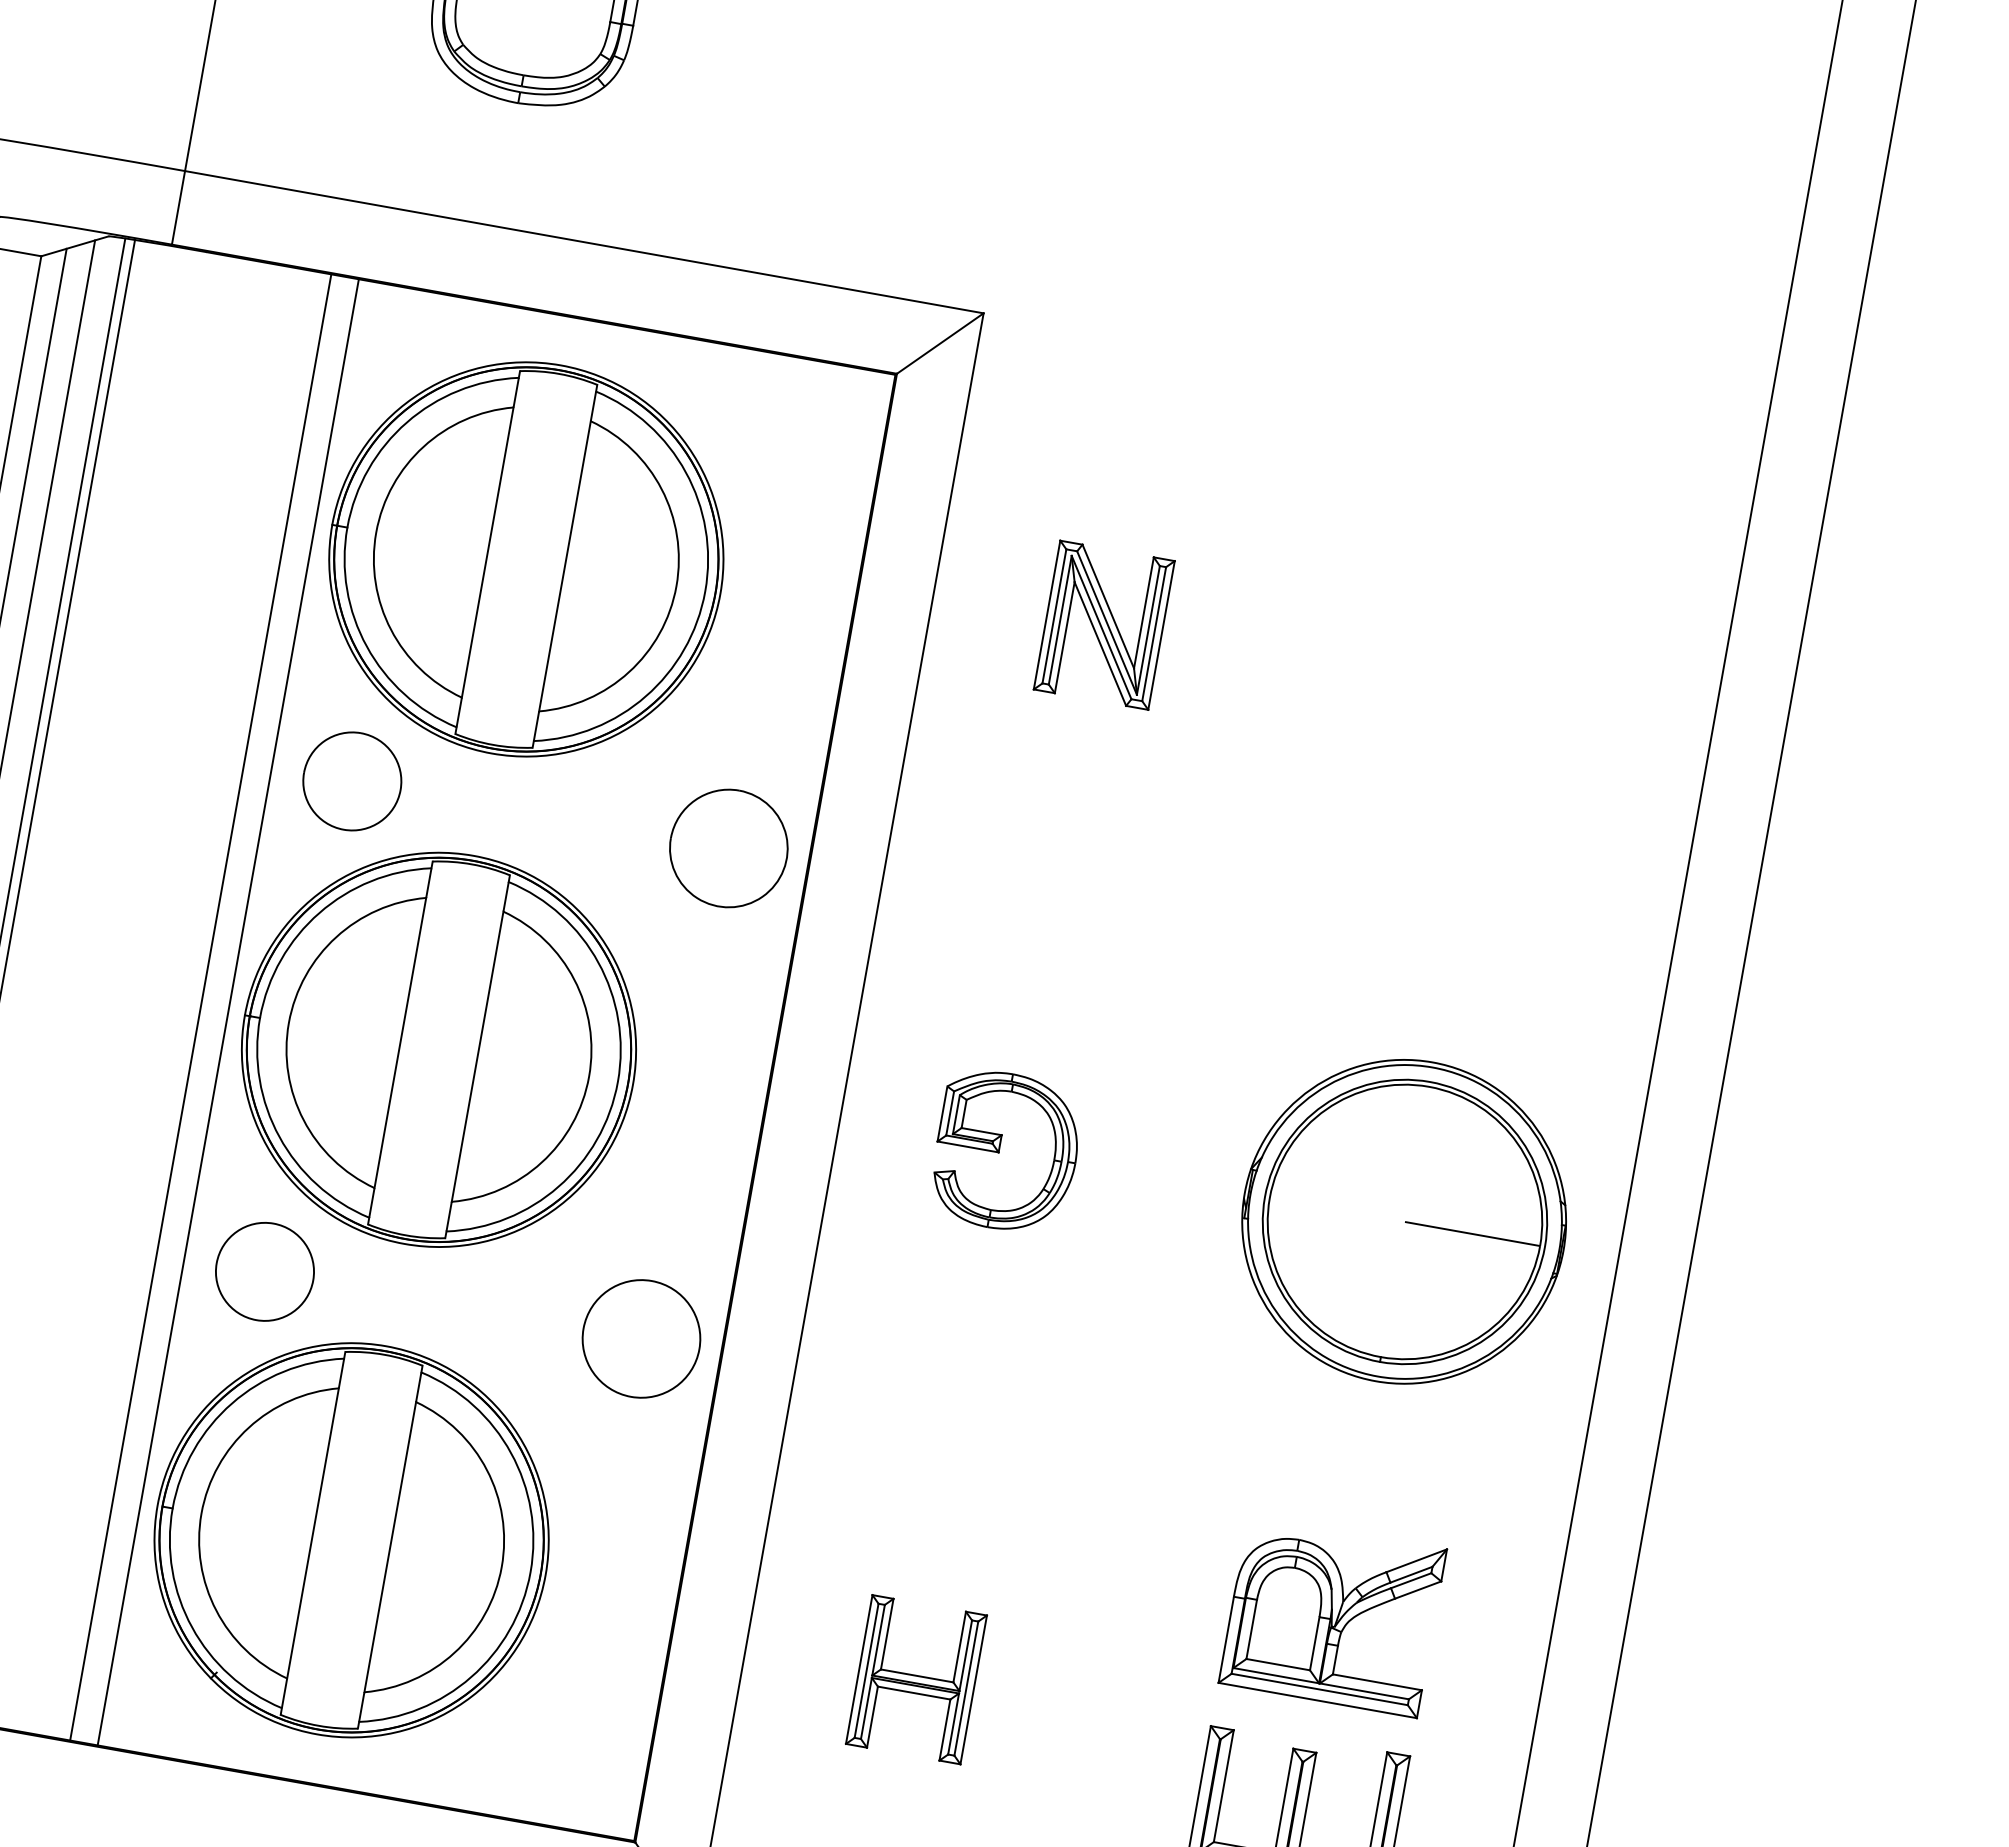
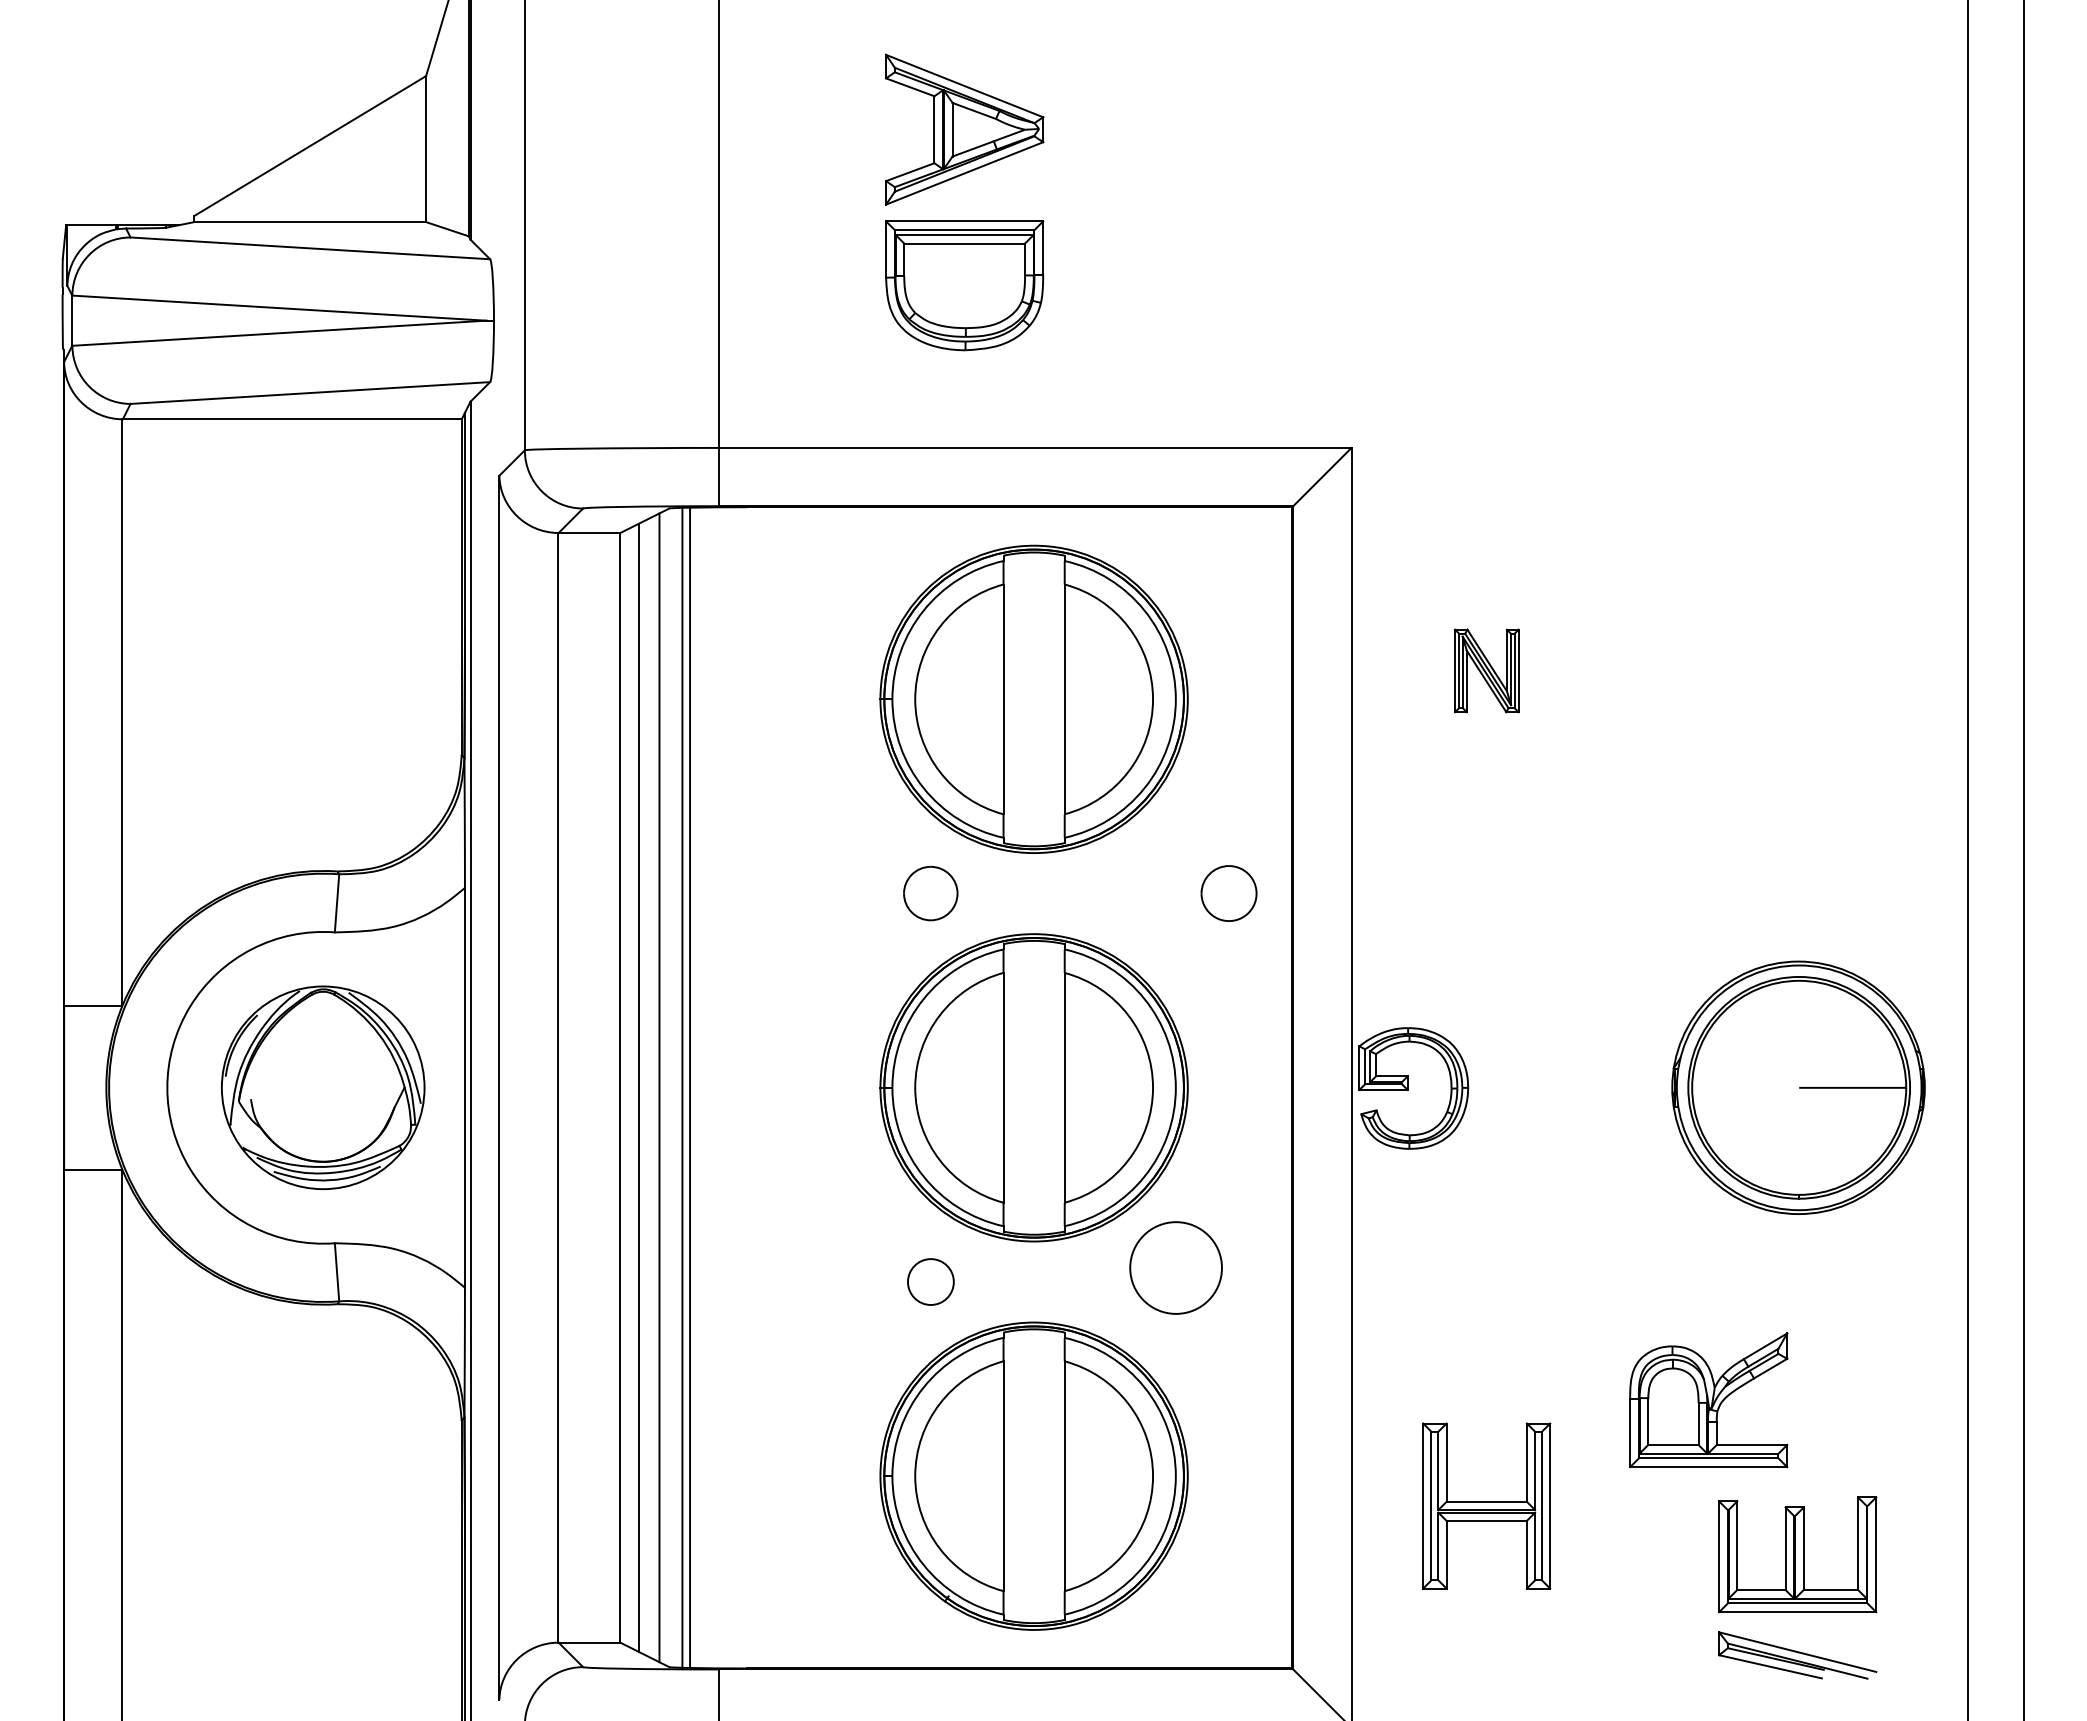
part: (1104, 624) -> (1486, 670), size x0.7
part: (351, 781) -> (930, 893), size x0.7
part: (728, 848) -> (1228, 893), size x0.6
line: (200, 1007) -> (845, 1087), removed
line: (228, 1011) -> (867, 1087), removed
part: (1006, 1151) -> (1413, 1088), moved
circle: (264, 1271) -> (930, 1281), size x0.6
circle: (640, 1338) -> (1175, 1267), moved
part: (1332, 1616) -> (1708, 1400), moved
part: (916, 1678) -> (1486, 1505), size x1.4

